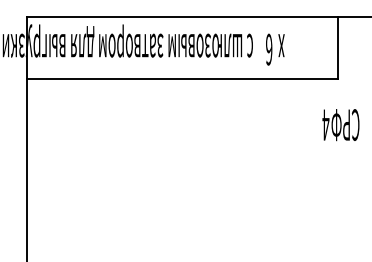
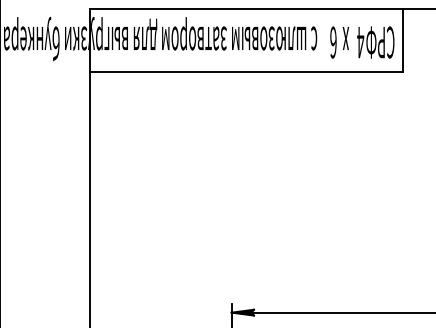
text: (340, 125) -> (375, 42), moved

